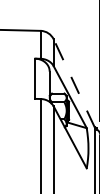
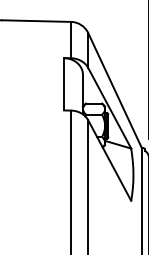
line: (73, 82) -> (114, 89), dashed -> solid

